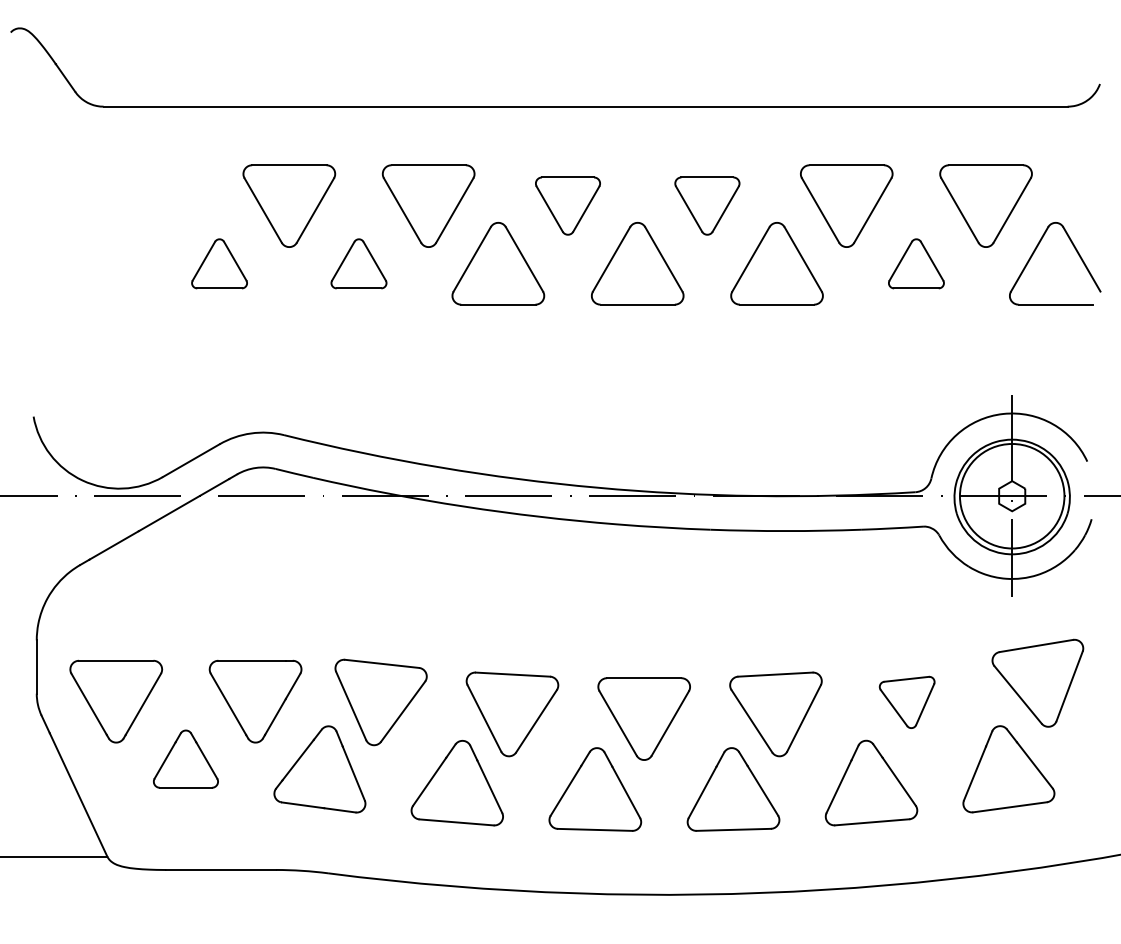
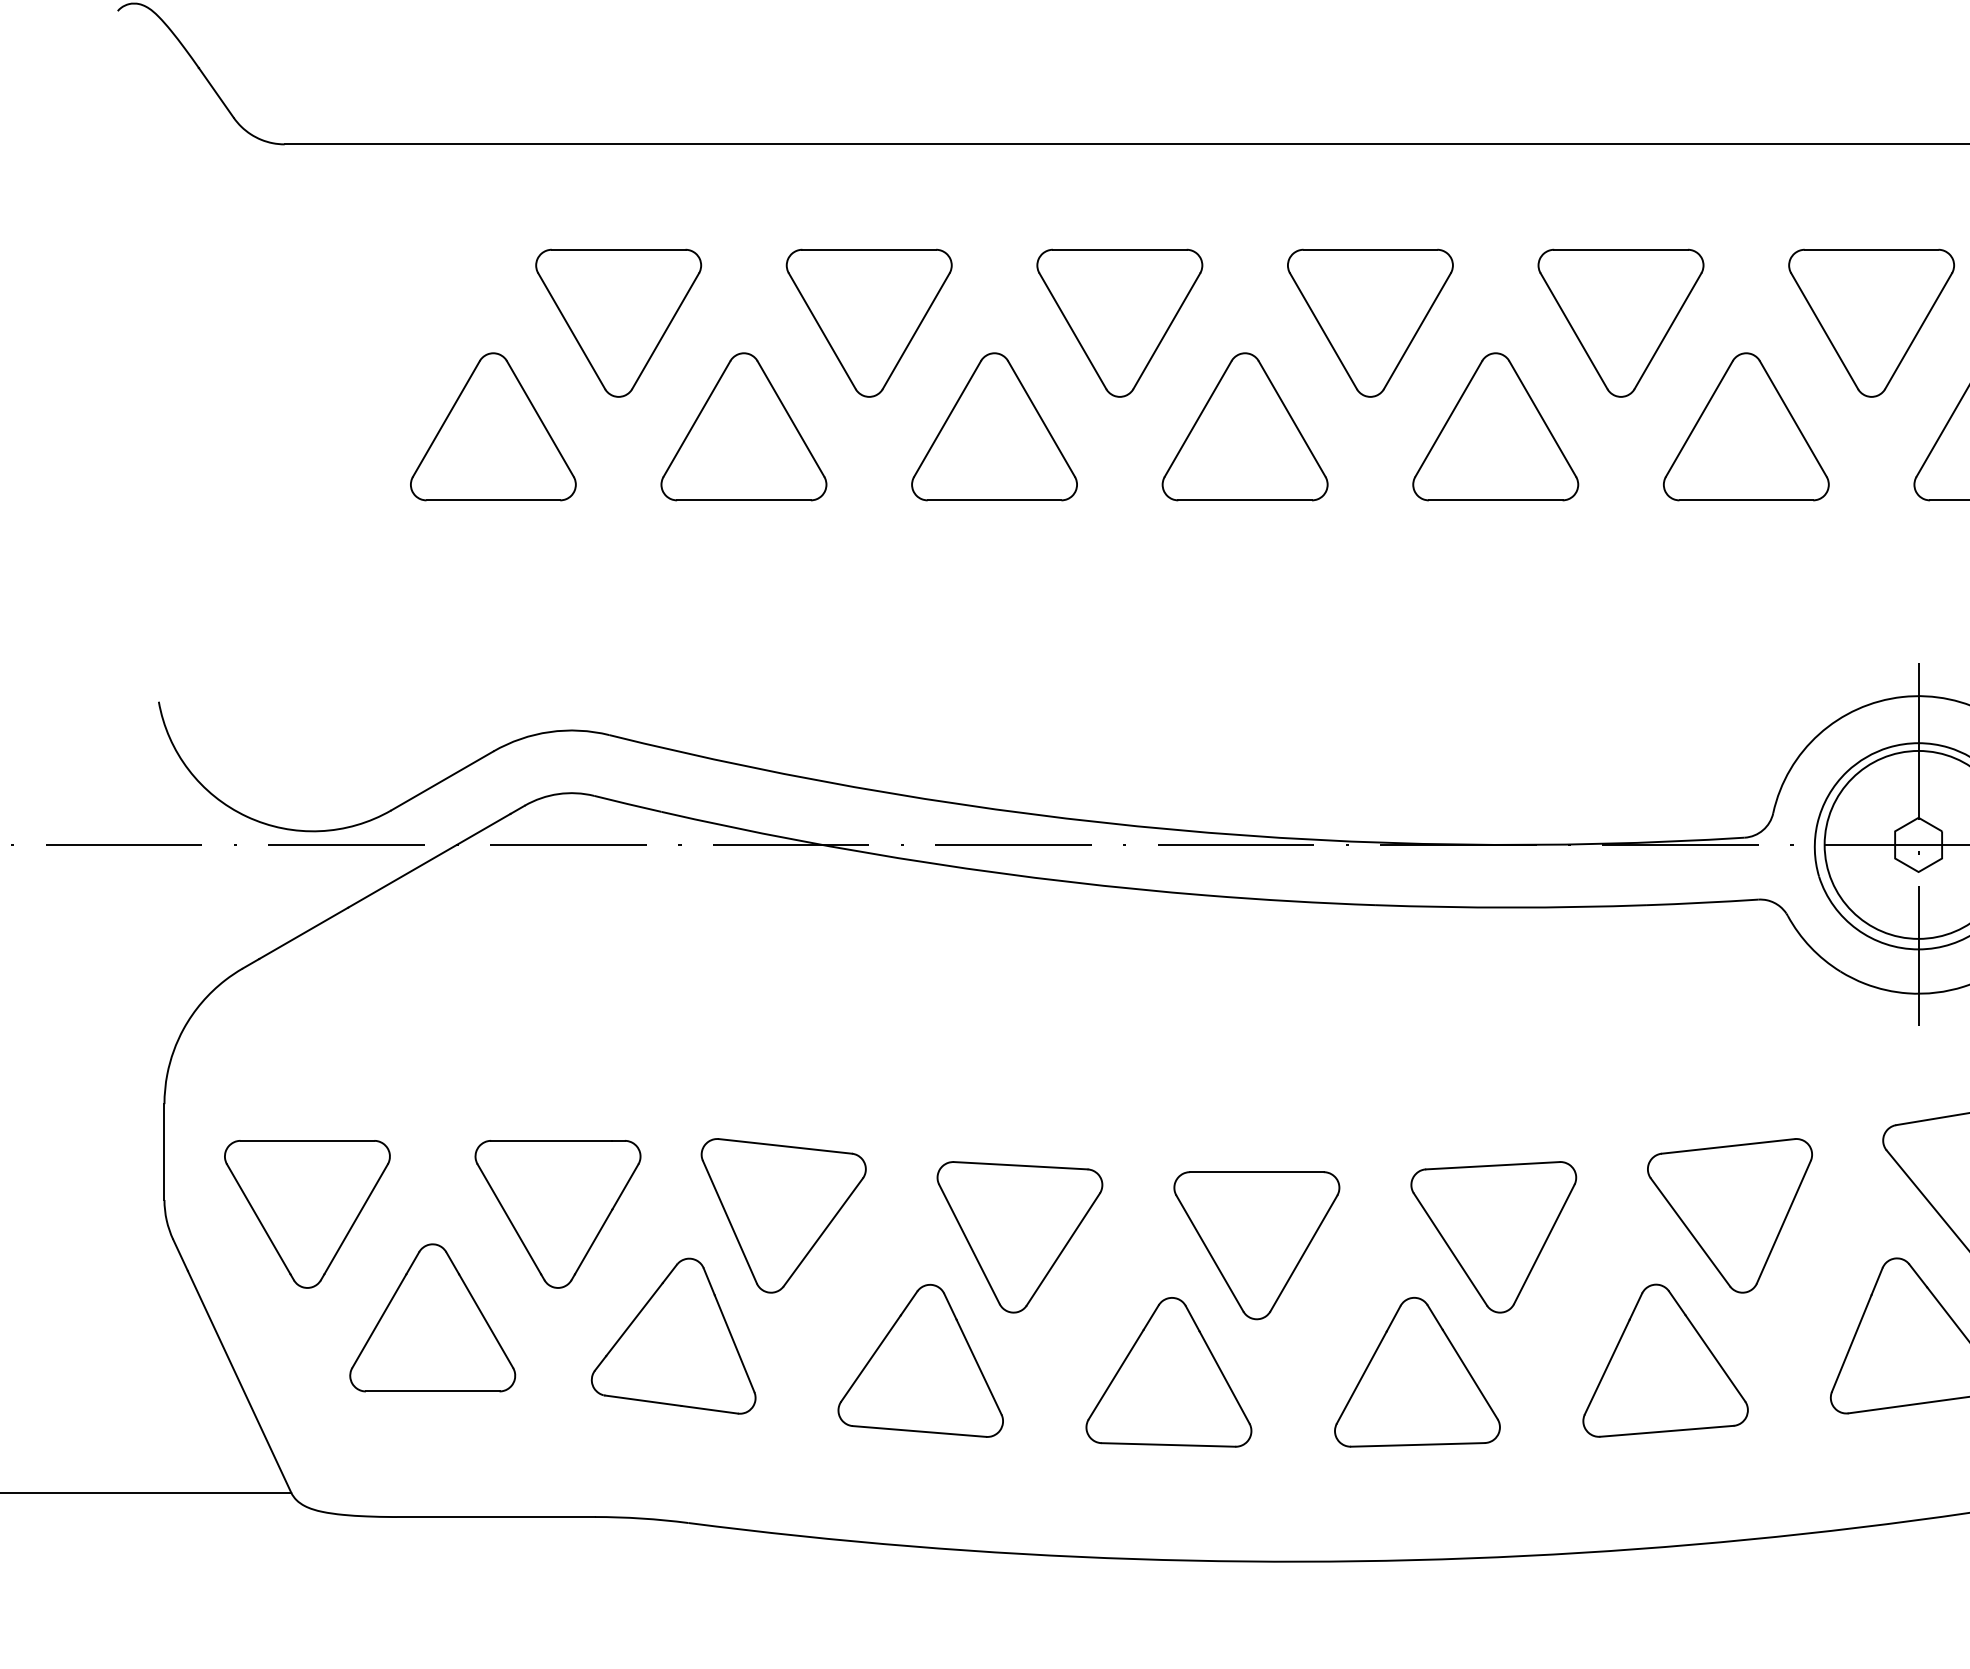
part: (567, 205) -> (1118, 322), size x1.43
part: (707, 205) -> (1370, 322), size x1.43
part: (219, 263) -> (493, 426), size x1.67
part: (358, 263) -> (743, 426), size x1.67
part: (916, 263) -> (1746, 426), size x1.67
part: (906, 702) -> (1728, 1215), size x1.67
part: (185, 758) -> (431, 1316), size x1.43

